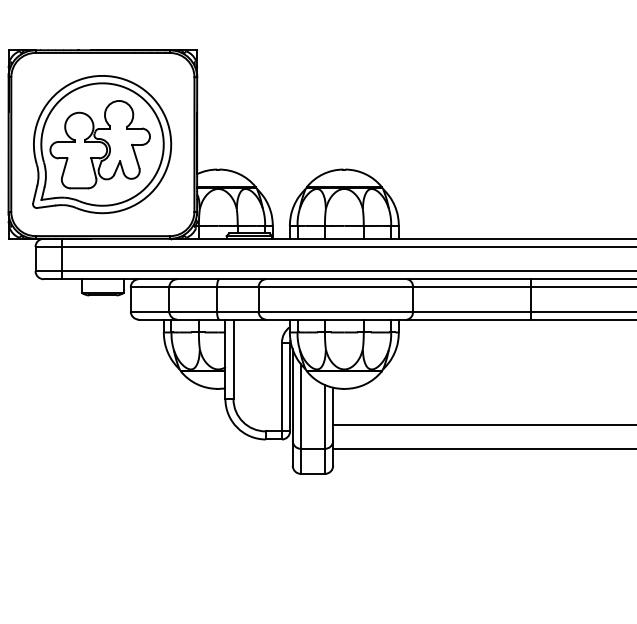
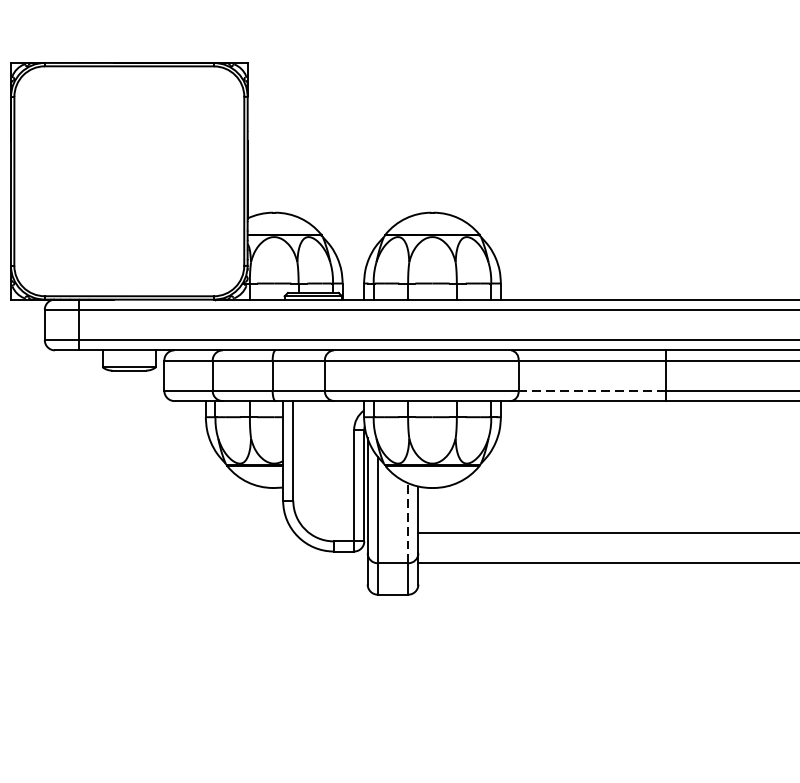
part: (102, 144) -> (128, 181), removed
line: (471, 311) -> (592, 390), solid -> dashed
line: (325, 416) -> (408, 522), solid -> dashed

